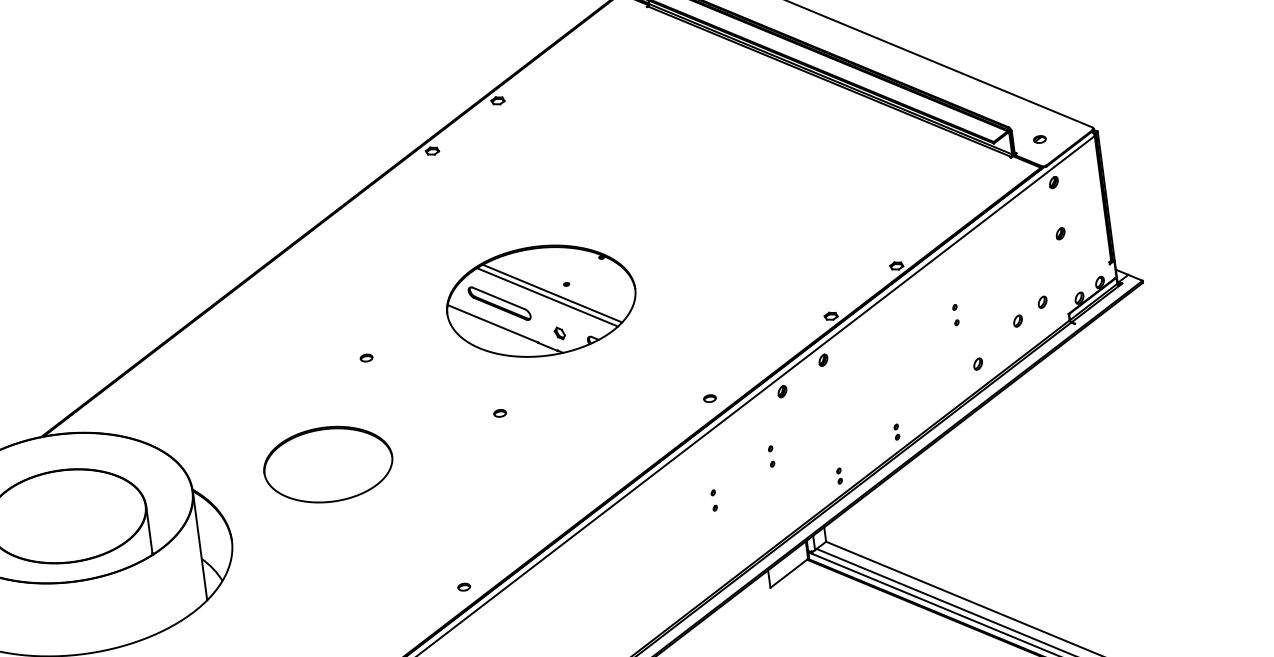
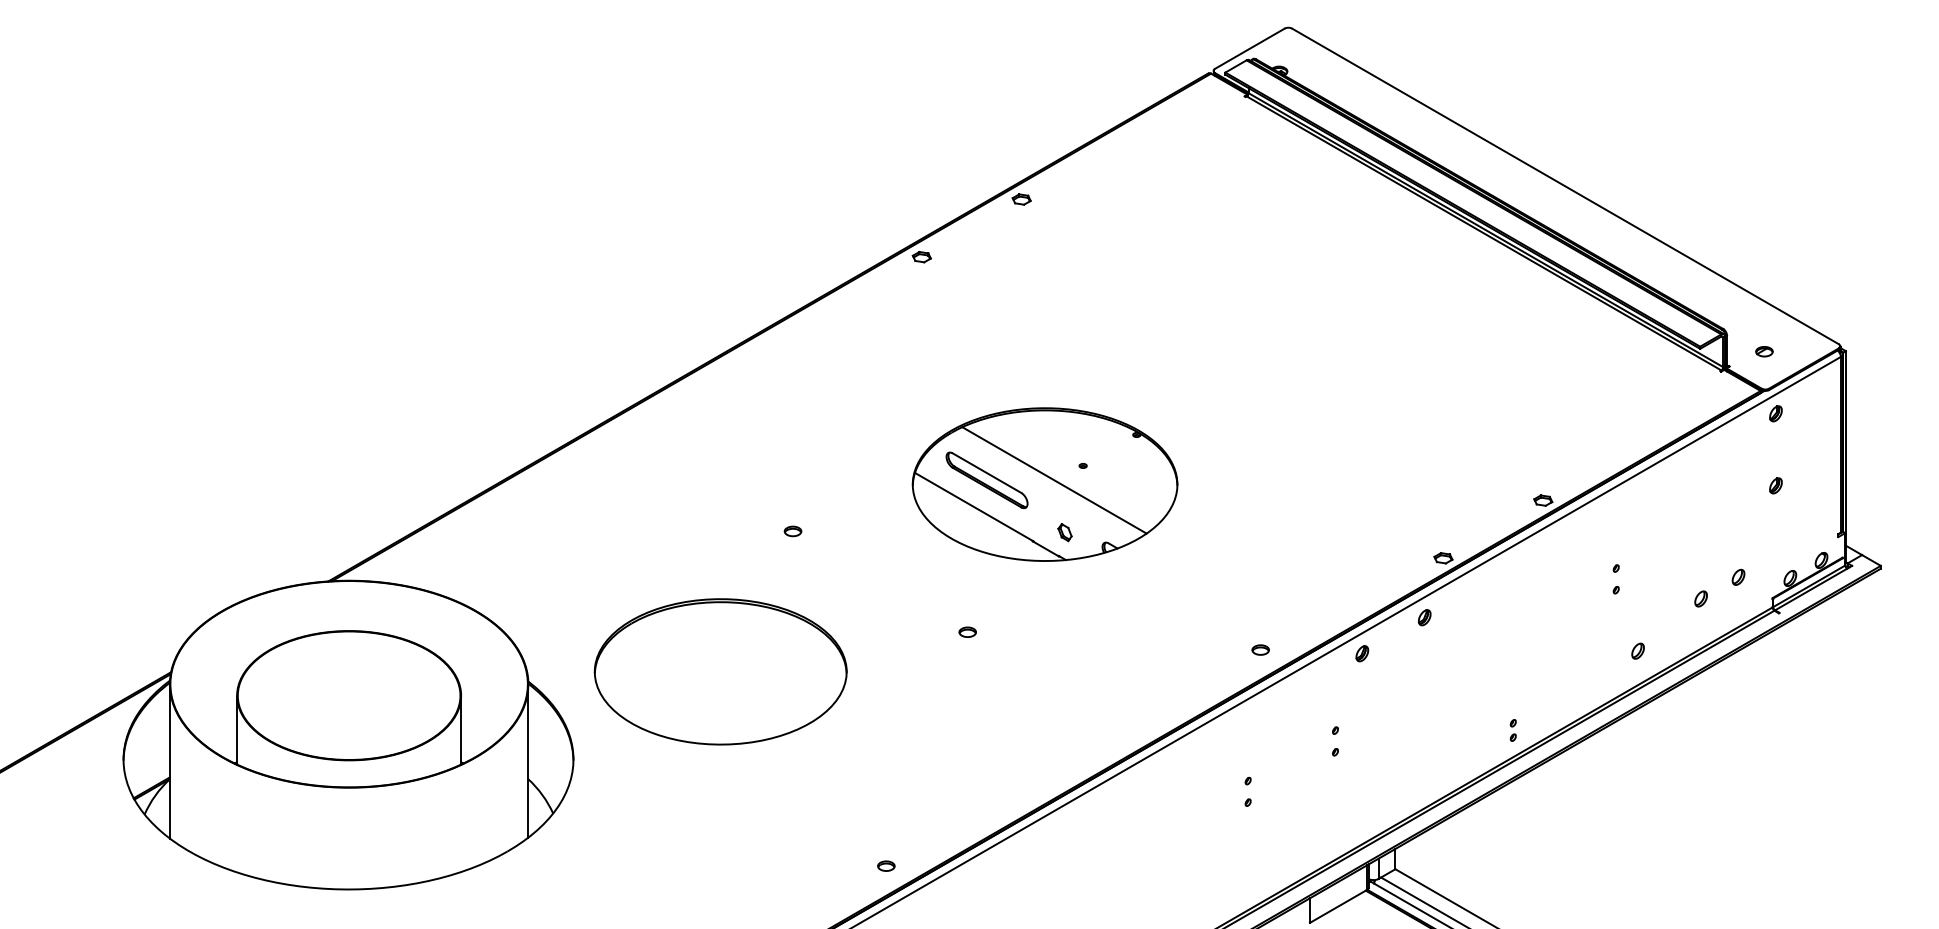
line: (552, 293) -> (1061, 475), removed
part: (328, 464) -> (720, 671), size x1.4
part: (839, 475) -> (1425, 780), removed

